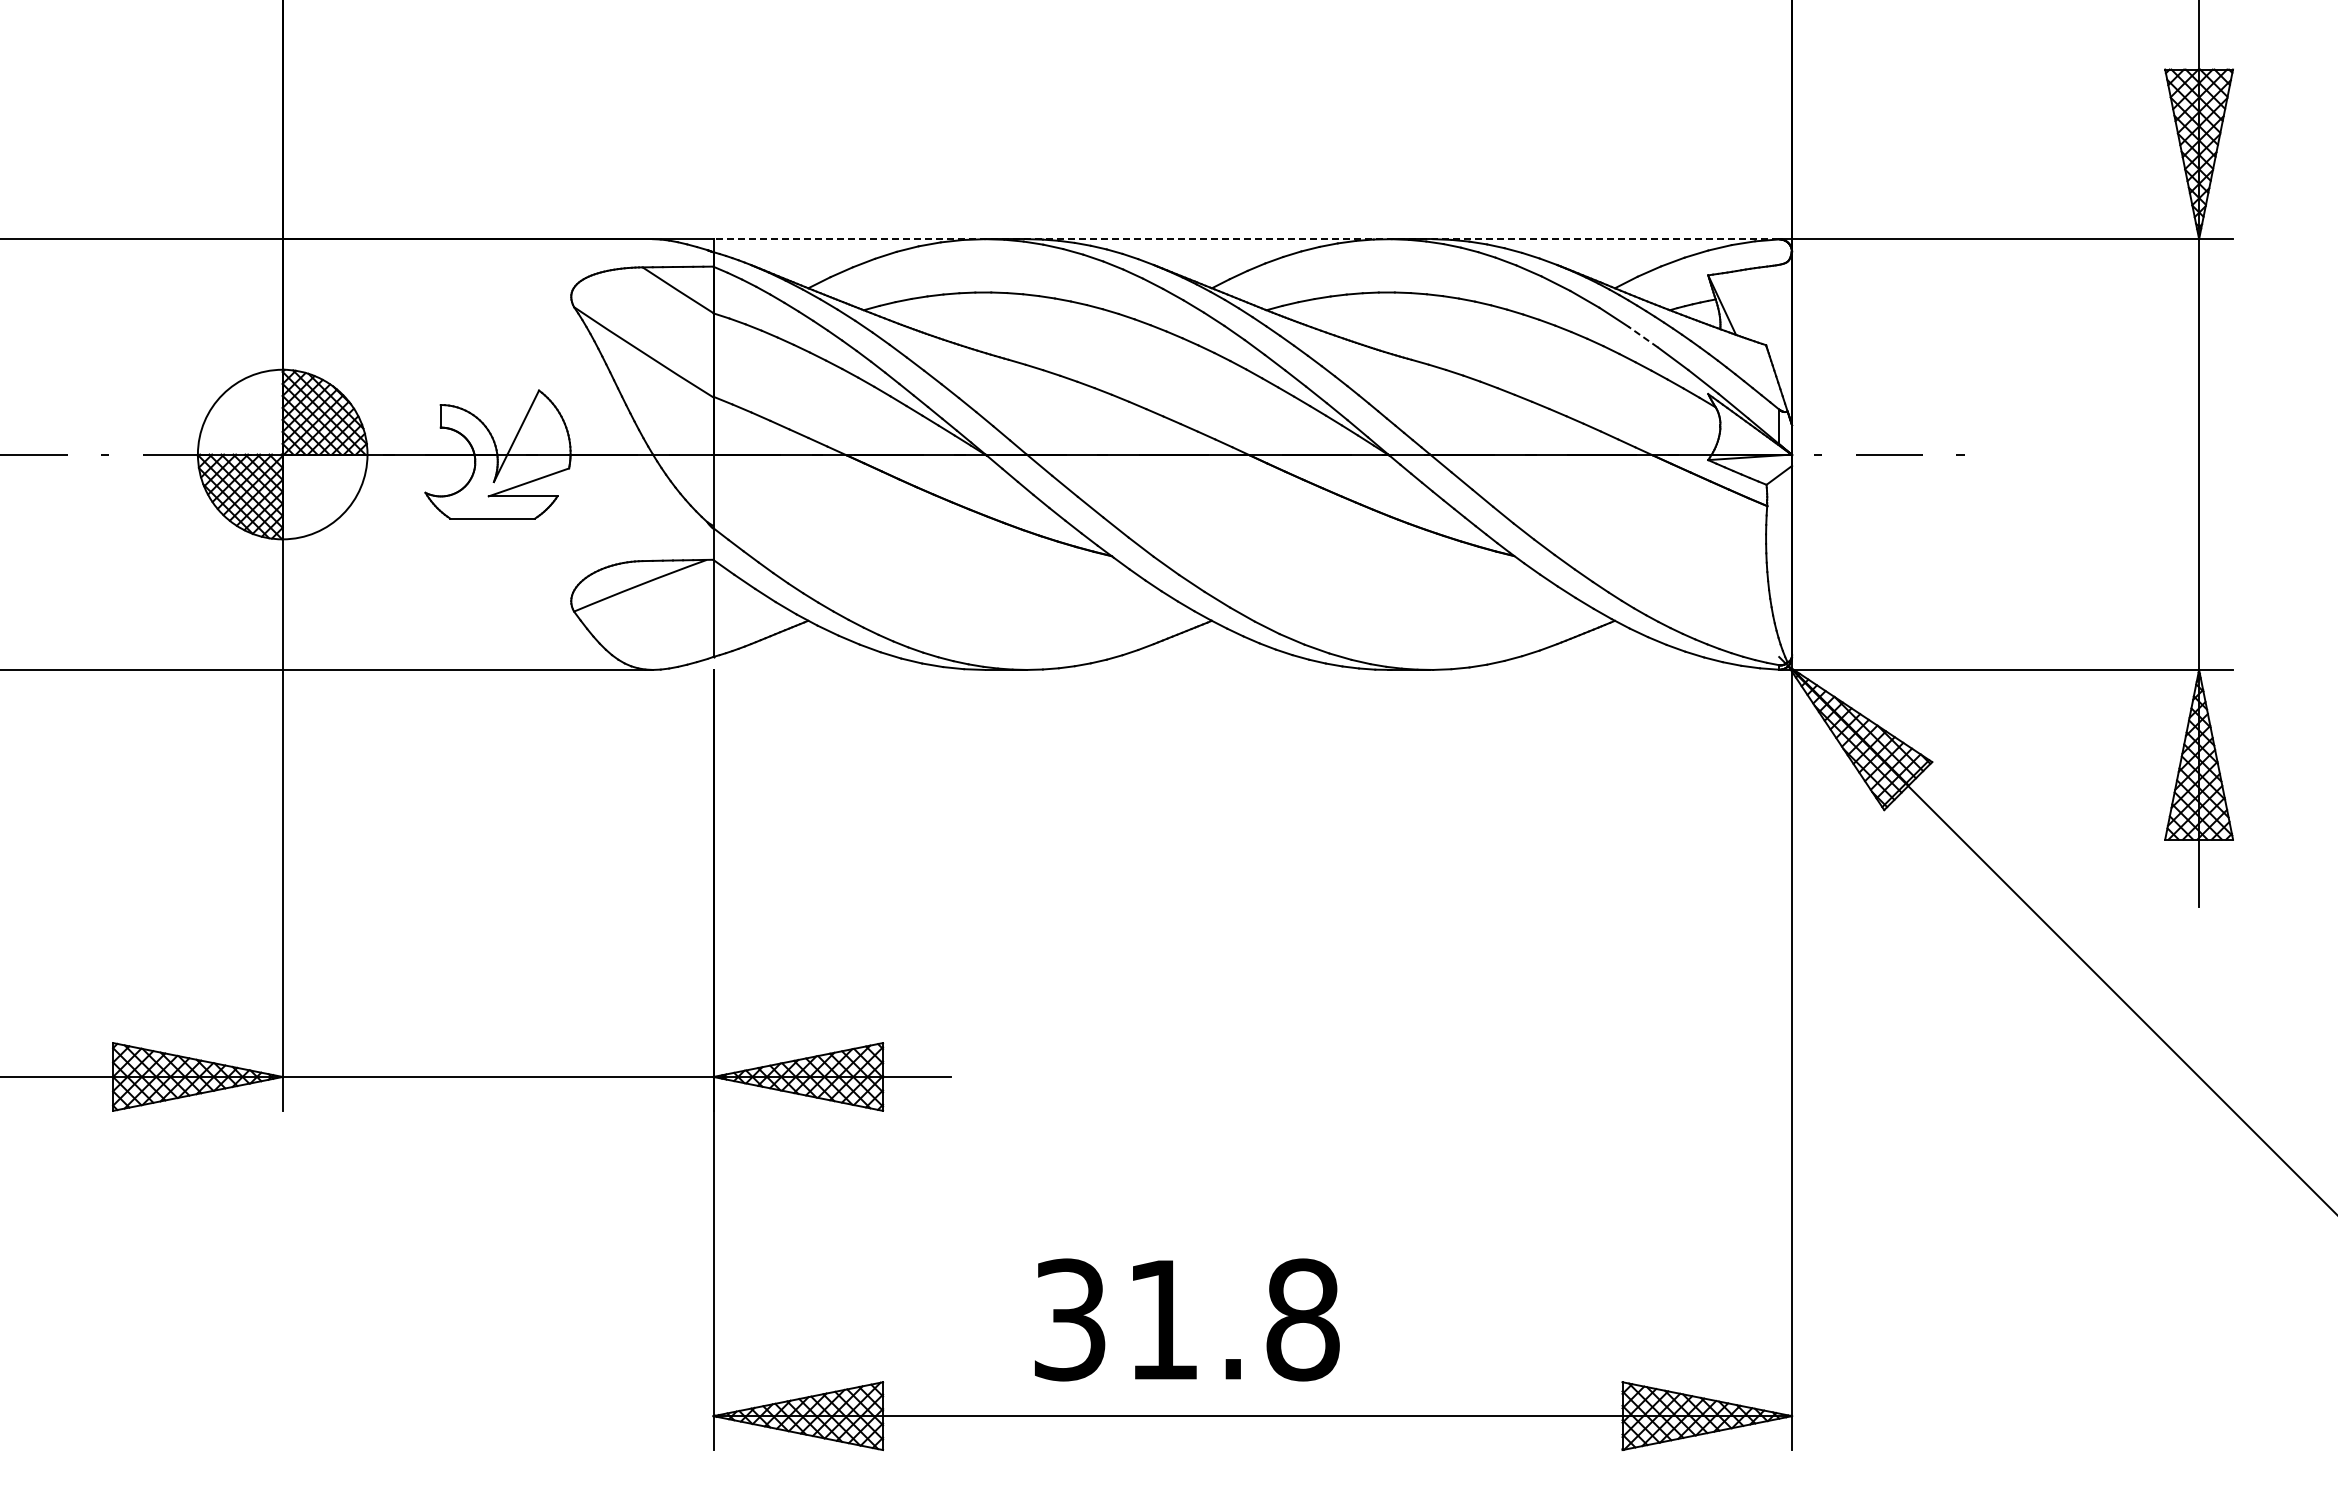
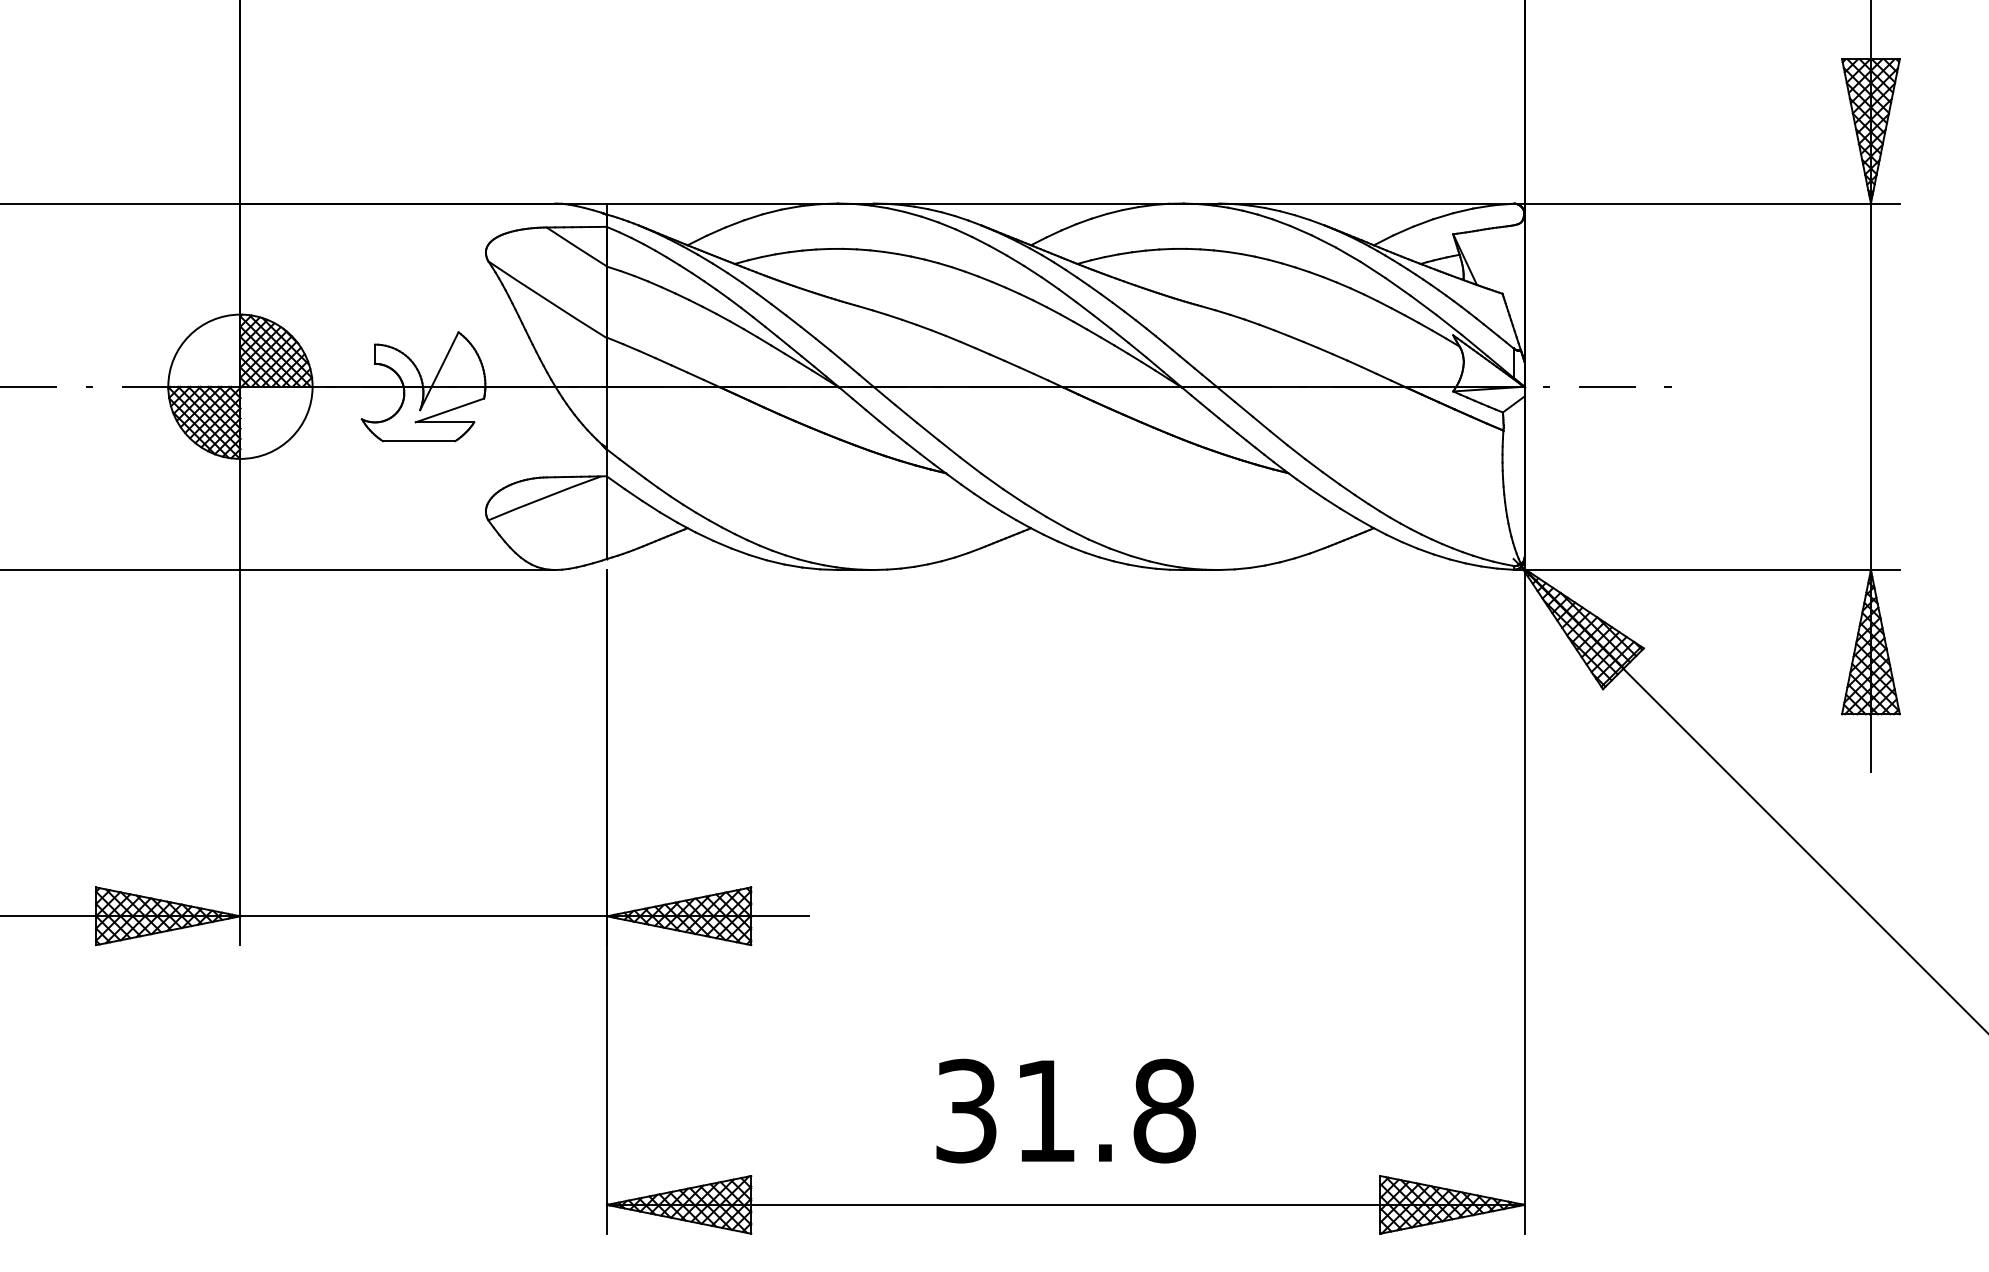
line: (1246, 239) -> (1060, 203), dashed -> solid
line: (1642, 336) -> (1397, 286), dashed -> solid
text: (1187, 1319) -> (1066, 1110), moved

